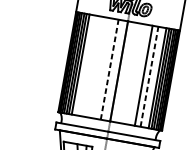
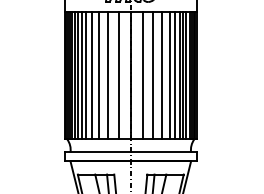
line: (84, 65) -> (86, 75), added
line: (89, 66) -> (92, 75), added
line: (94, 67) -> (99, 75), added
line: (101, 68) -> (108, 75), added
line: (109, 69) -> (118, 75), dashed -> solid
line: (128, 73) -> (142, 75), added
line: (136, 74) -> (153, 75), added
line: (149, 76) -> (169, 75), dashed -> solid
line: (154, 77) -> (175, 75), added

